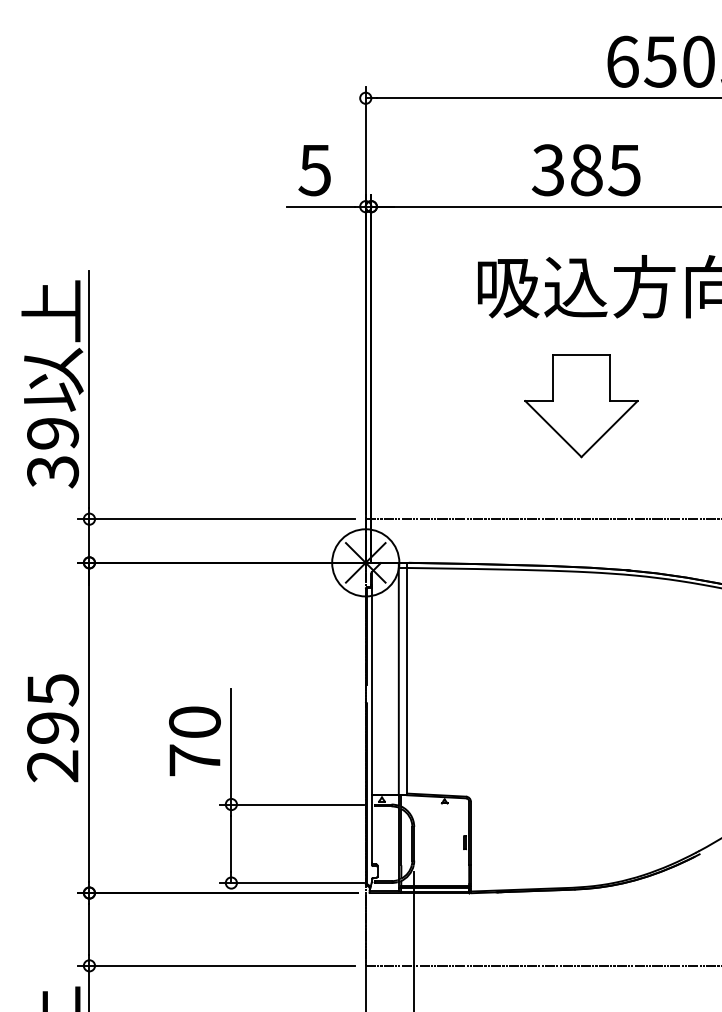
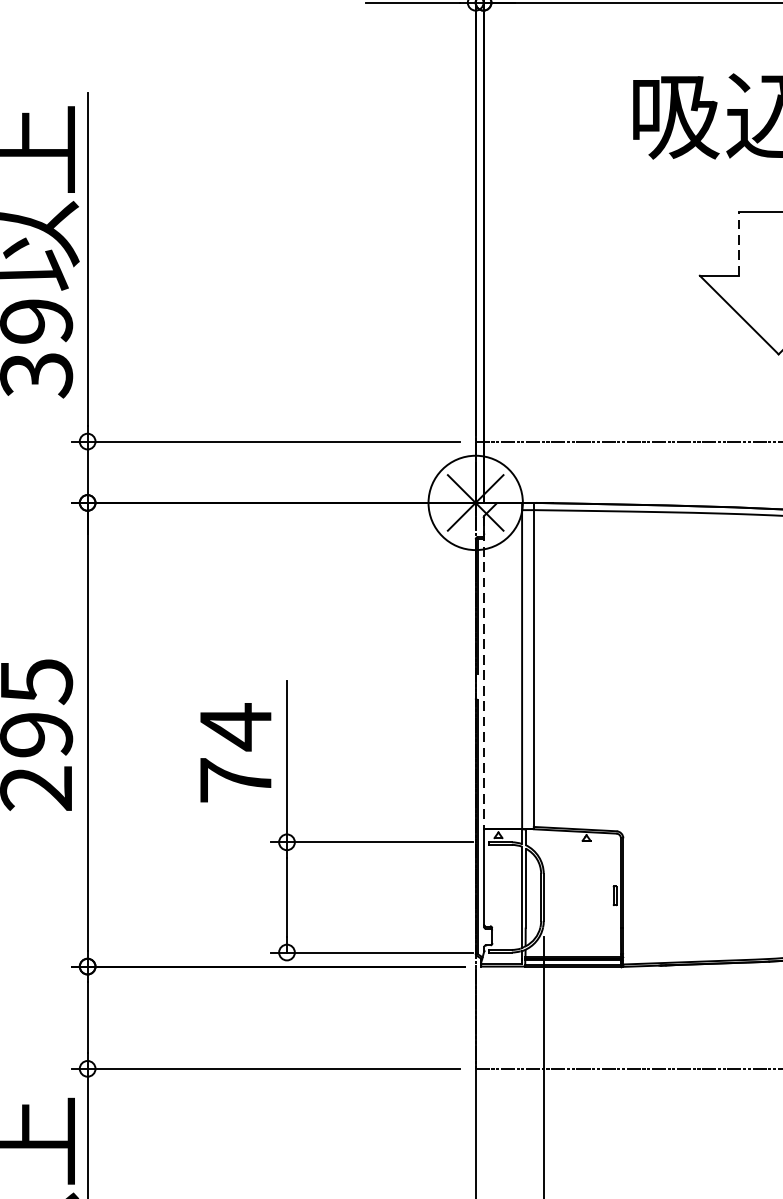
line: (553, 378) -> (739, 244), solid -> dashed
line: (371, 683) -> (483, 672), solid -> dashed
text: (194, 722) -> (235, 727), 70 -> 74

